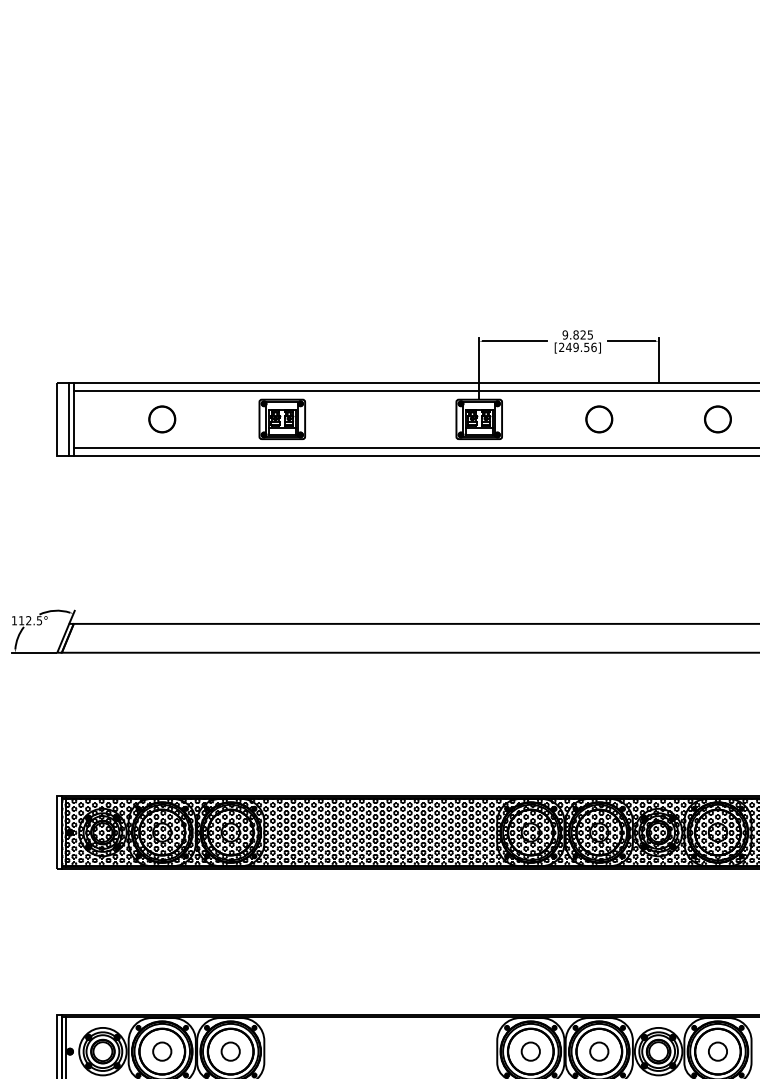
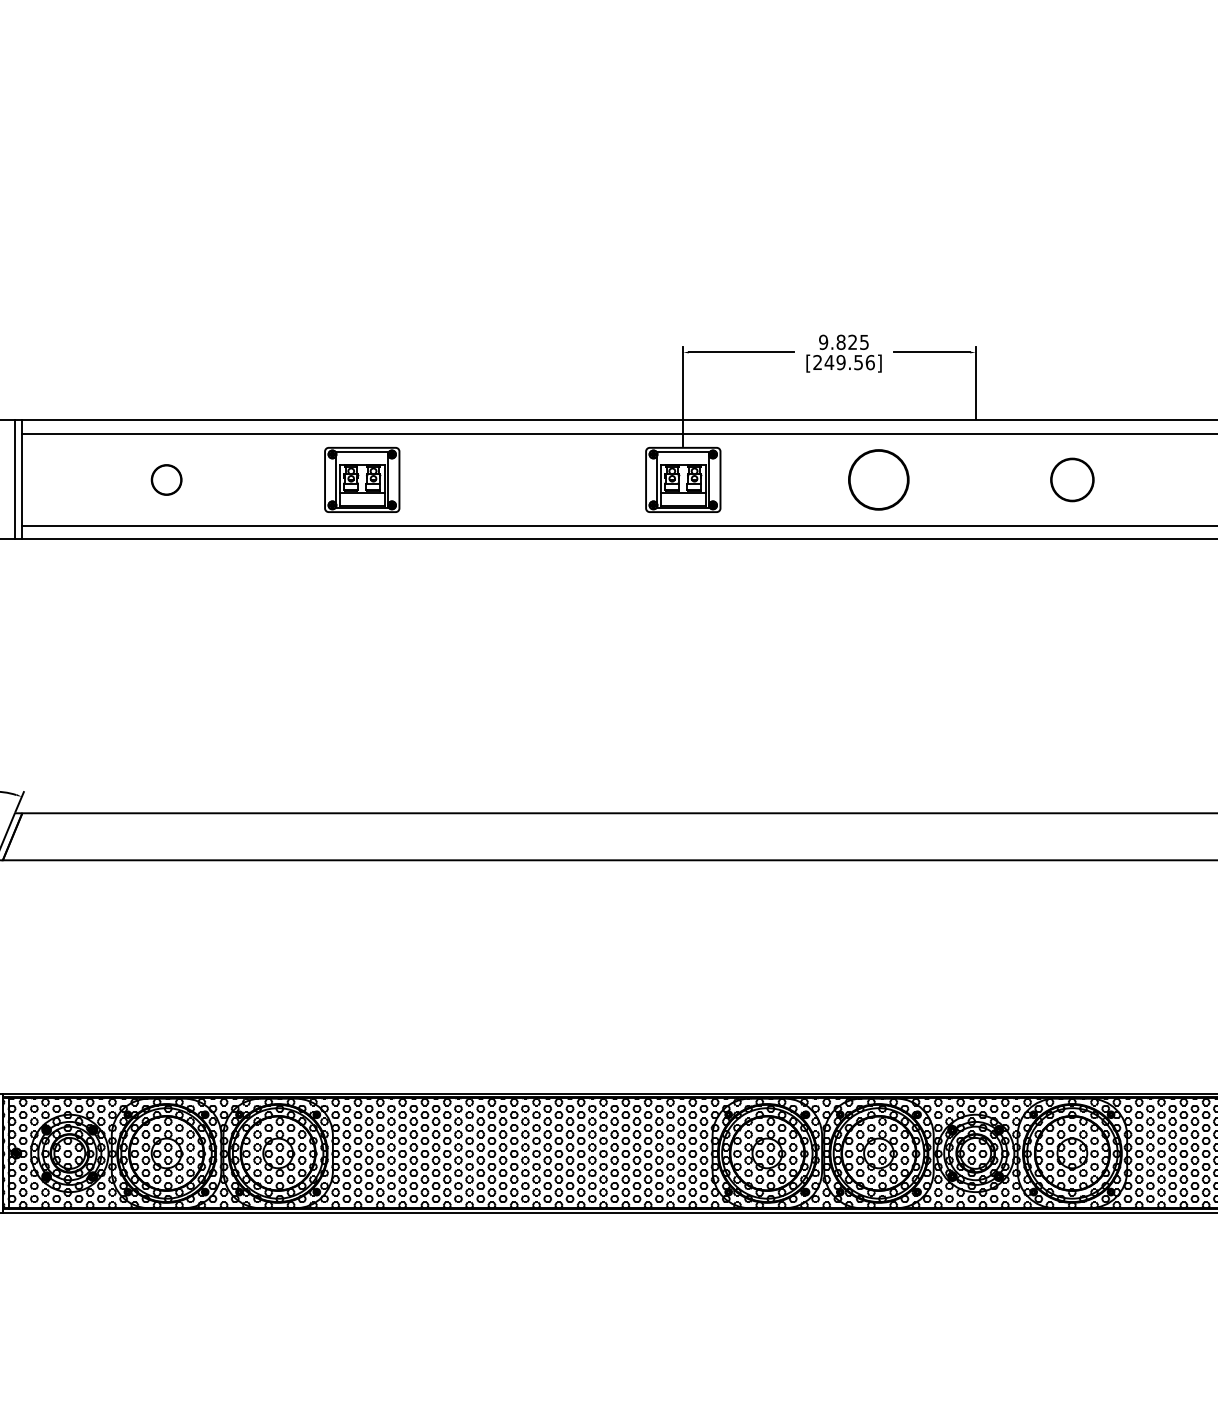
circle: (162, 419) -> (166, 480), size x0.7
circle: (599, 419) -> (879, 480), size x1.4

